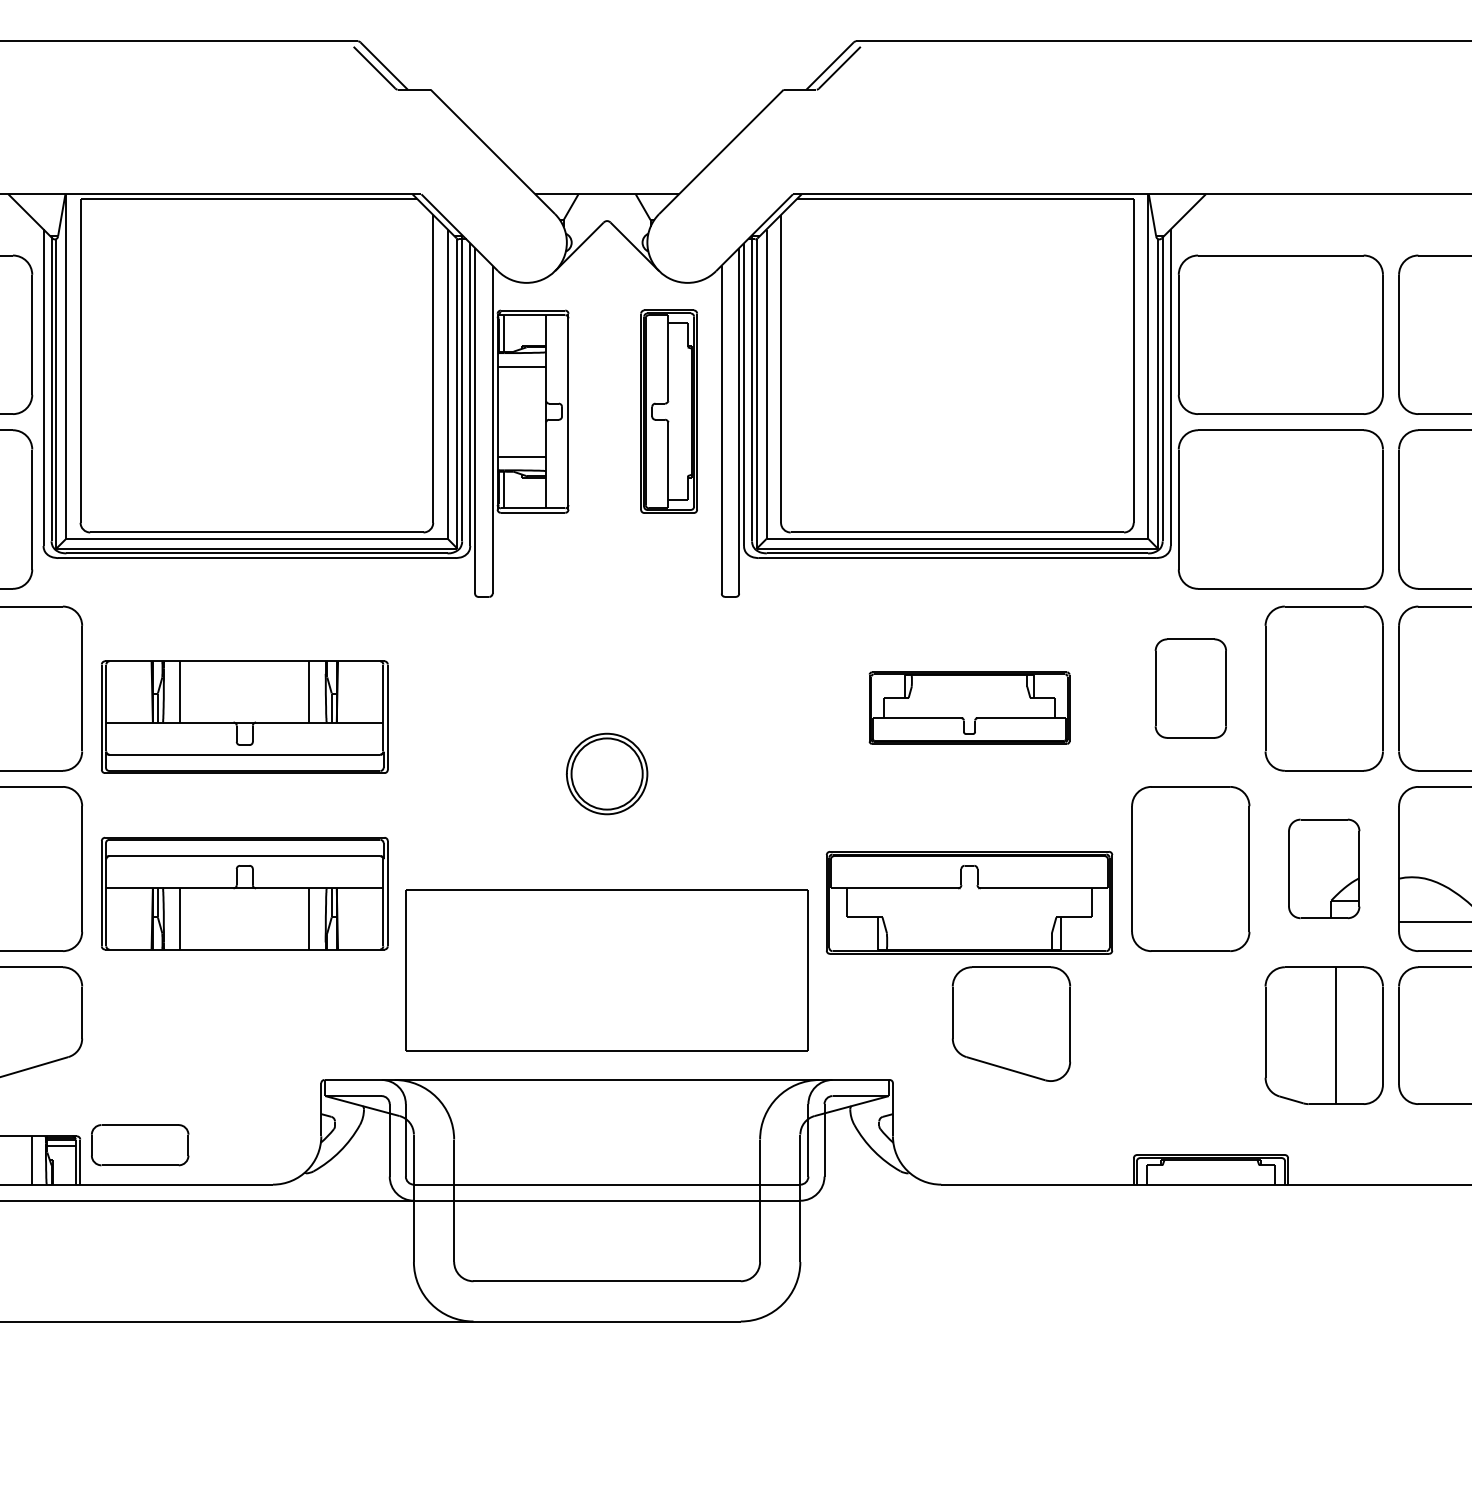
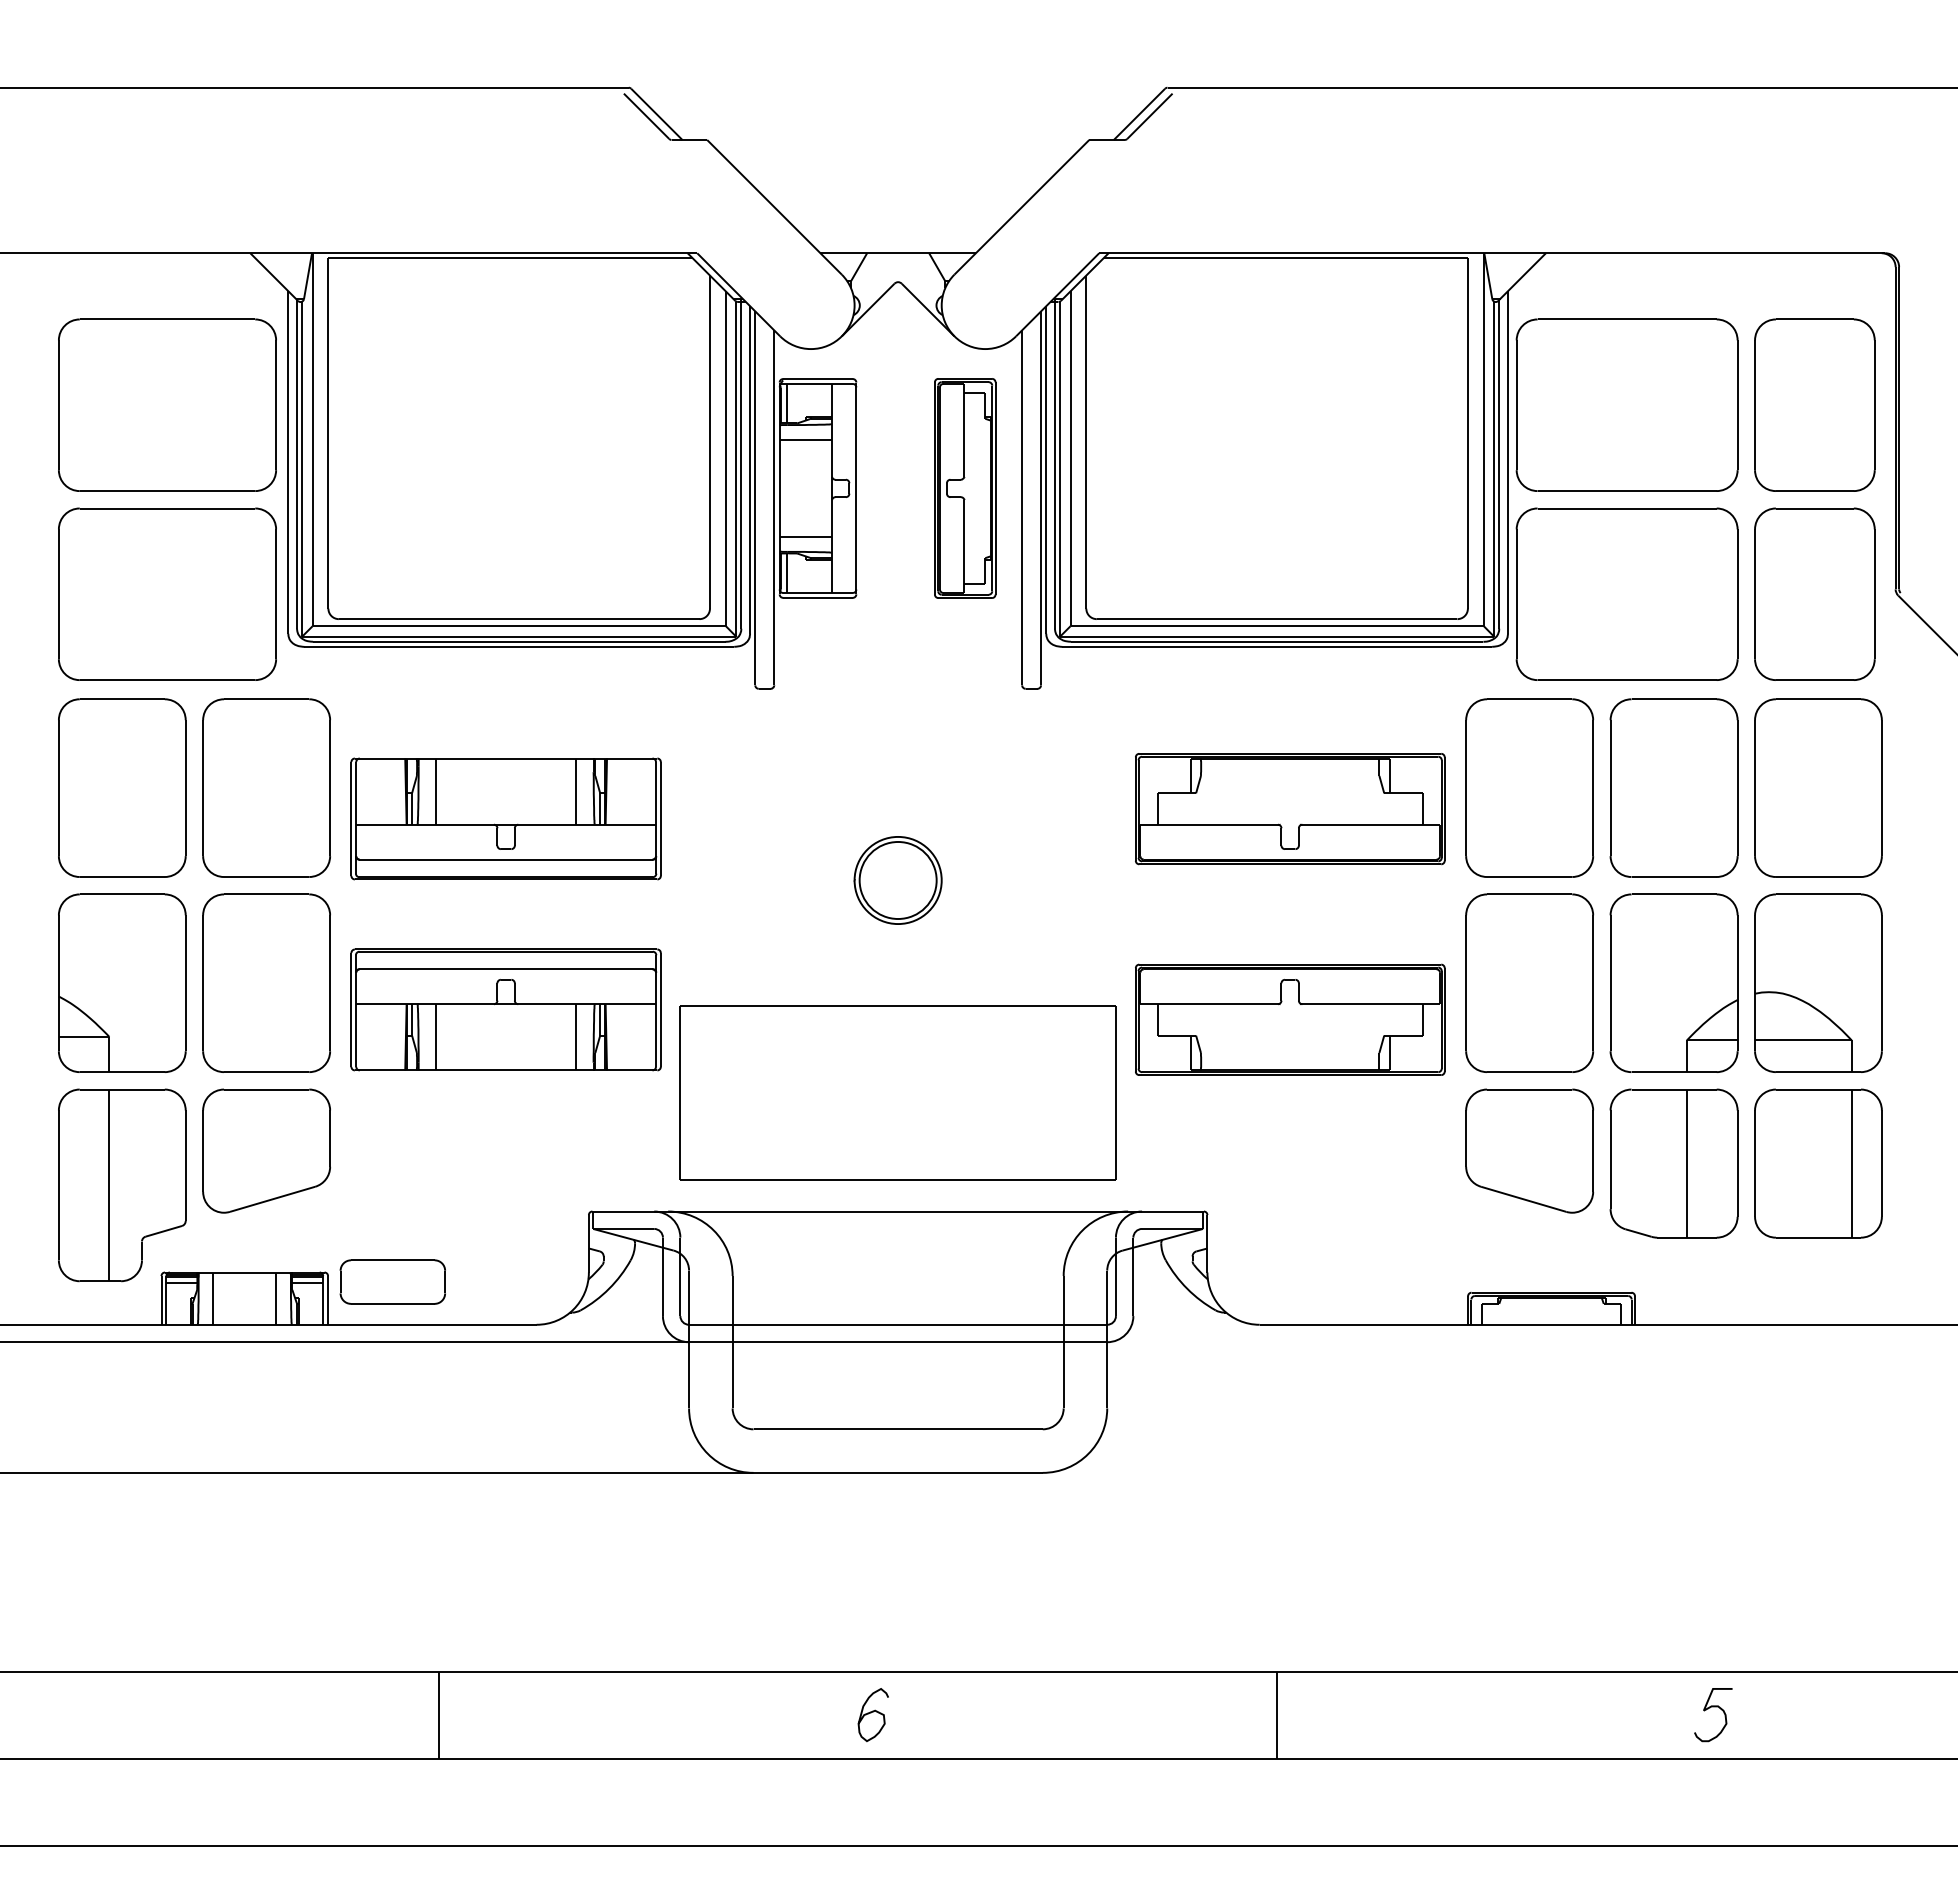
part: (1190, 688) -> (1529, 787), size x1.67
part: (969, 708) -> (1290, 809), size x1.43
part: (1323, 868) -> (1673, 982), size x1.67
part: (1011, 1023) -> (1529, 1150), moved

